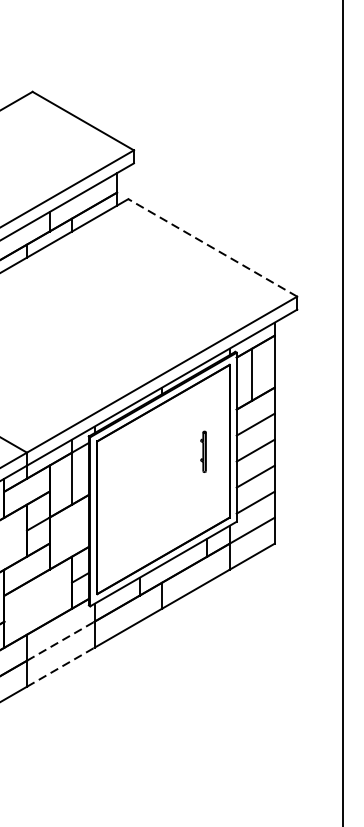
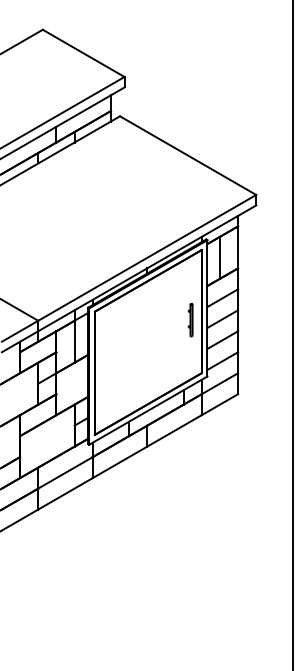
line: (213, 247) -> (188, 155), dashed -> solid
part: (203, 451) -> (190, 319), moved
line: (60, 640) -> (65, 472), dashed -> solid
line: (60, 666) -> (65, 493), dashed -> solid

